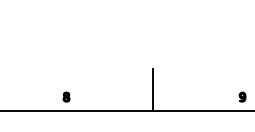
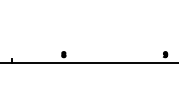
line: (154, 89) -> (114, 50), removed

